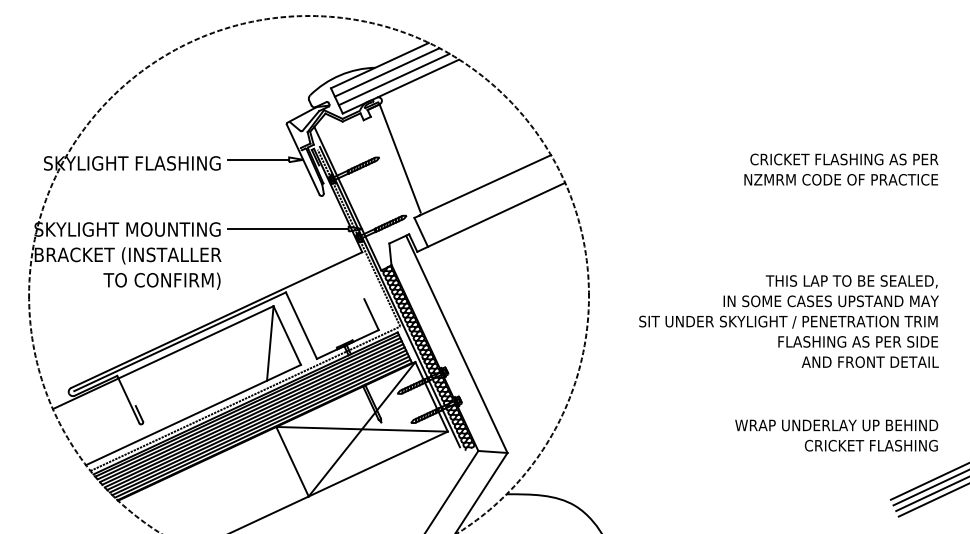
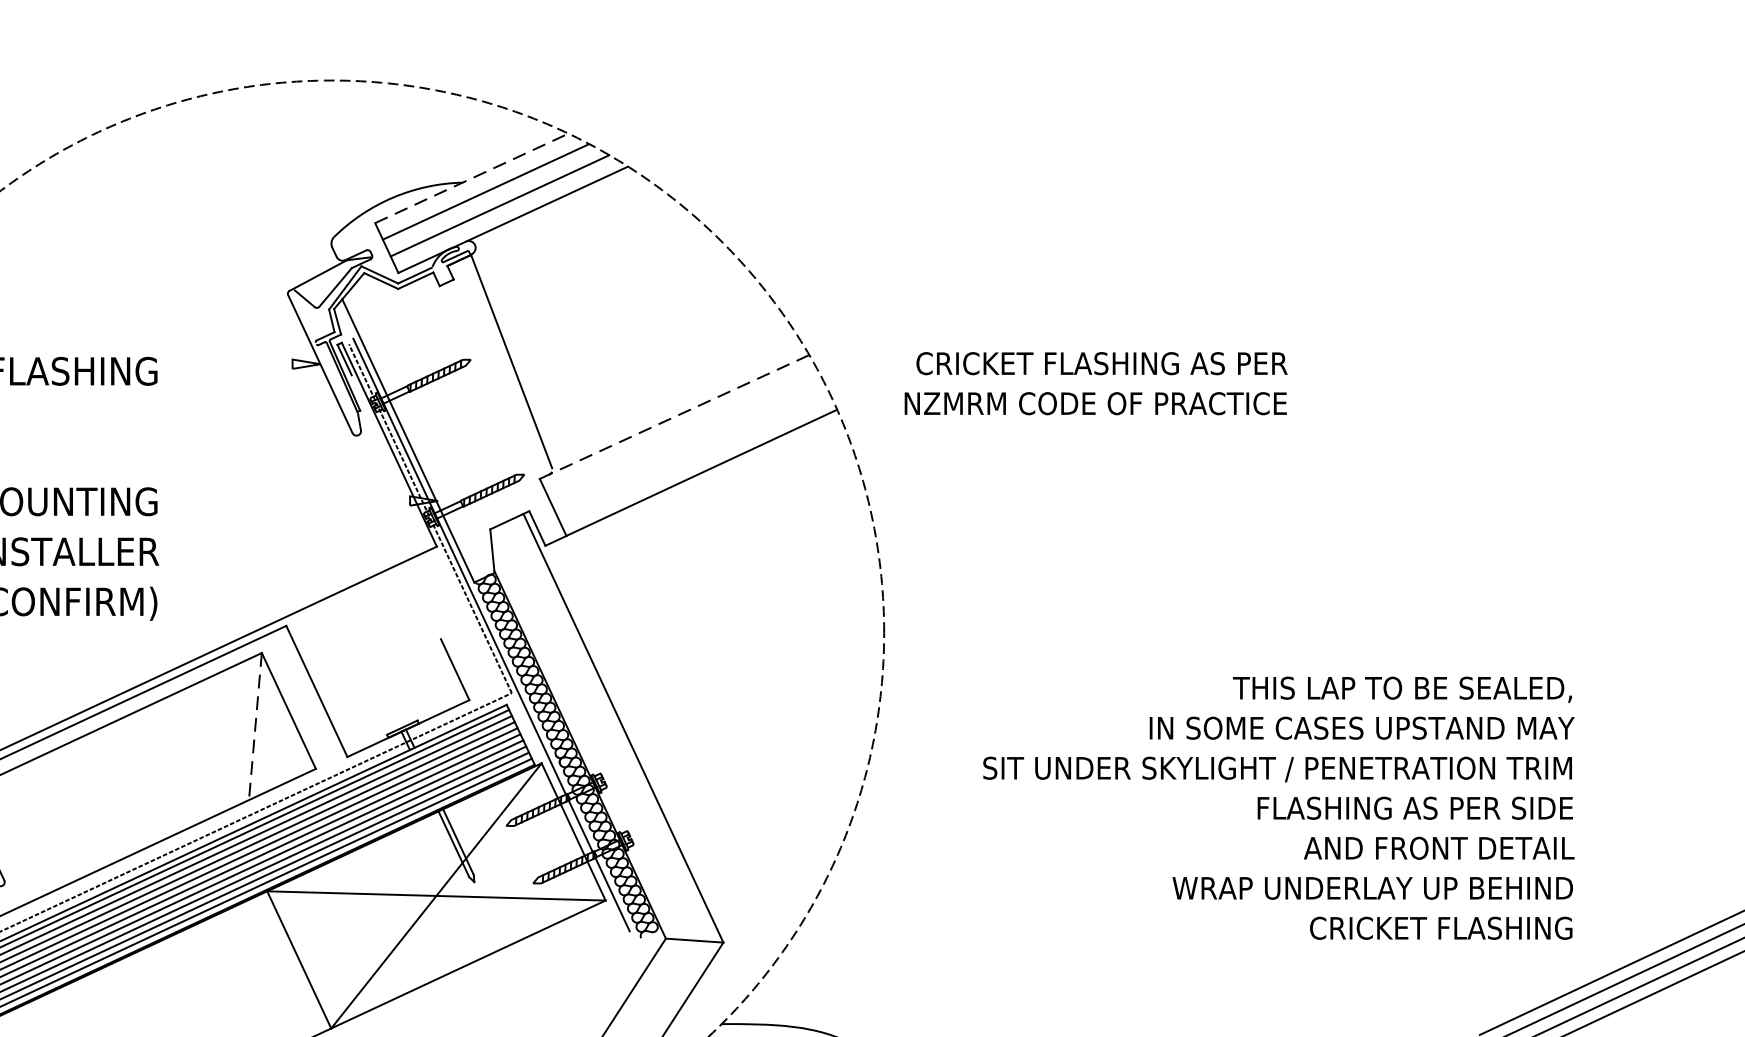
line: (379, 65) -> (470, 178), solid -> dashed
line: (258, 159) -> (232, 363), removed
text: (841, 169) -> (1096, 383), moved
line: (484, 185) -> (678, 414), solid -> dashed
line: (287, 229) -> (289, 501), removed
text: (788, 321) -> (1277, 768), moved
line: (270, 343) -> (255, 726), solid -> dashed

